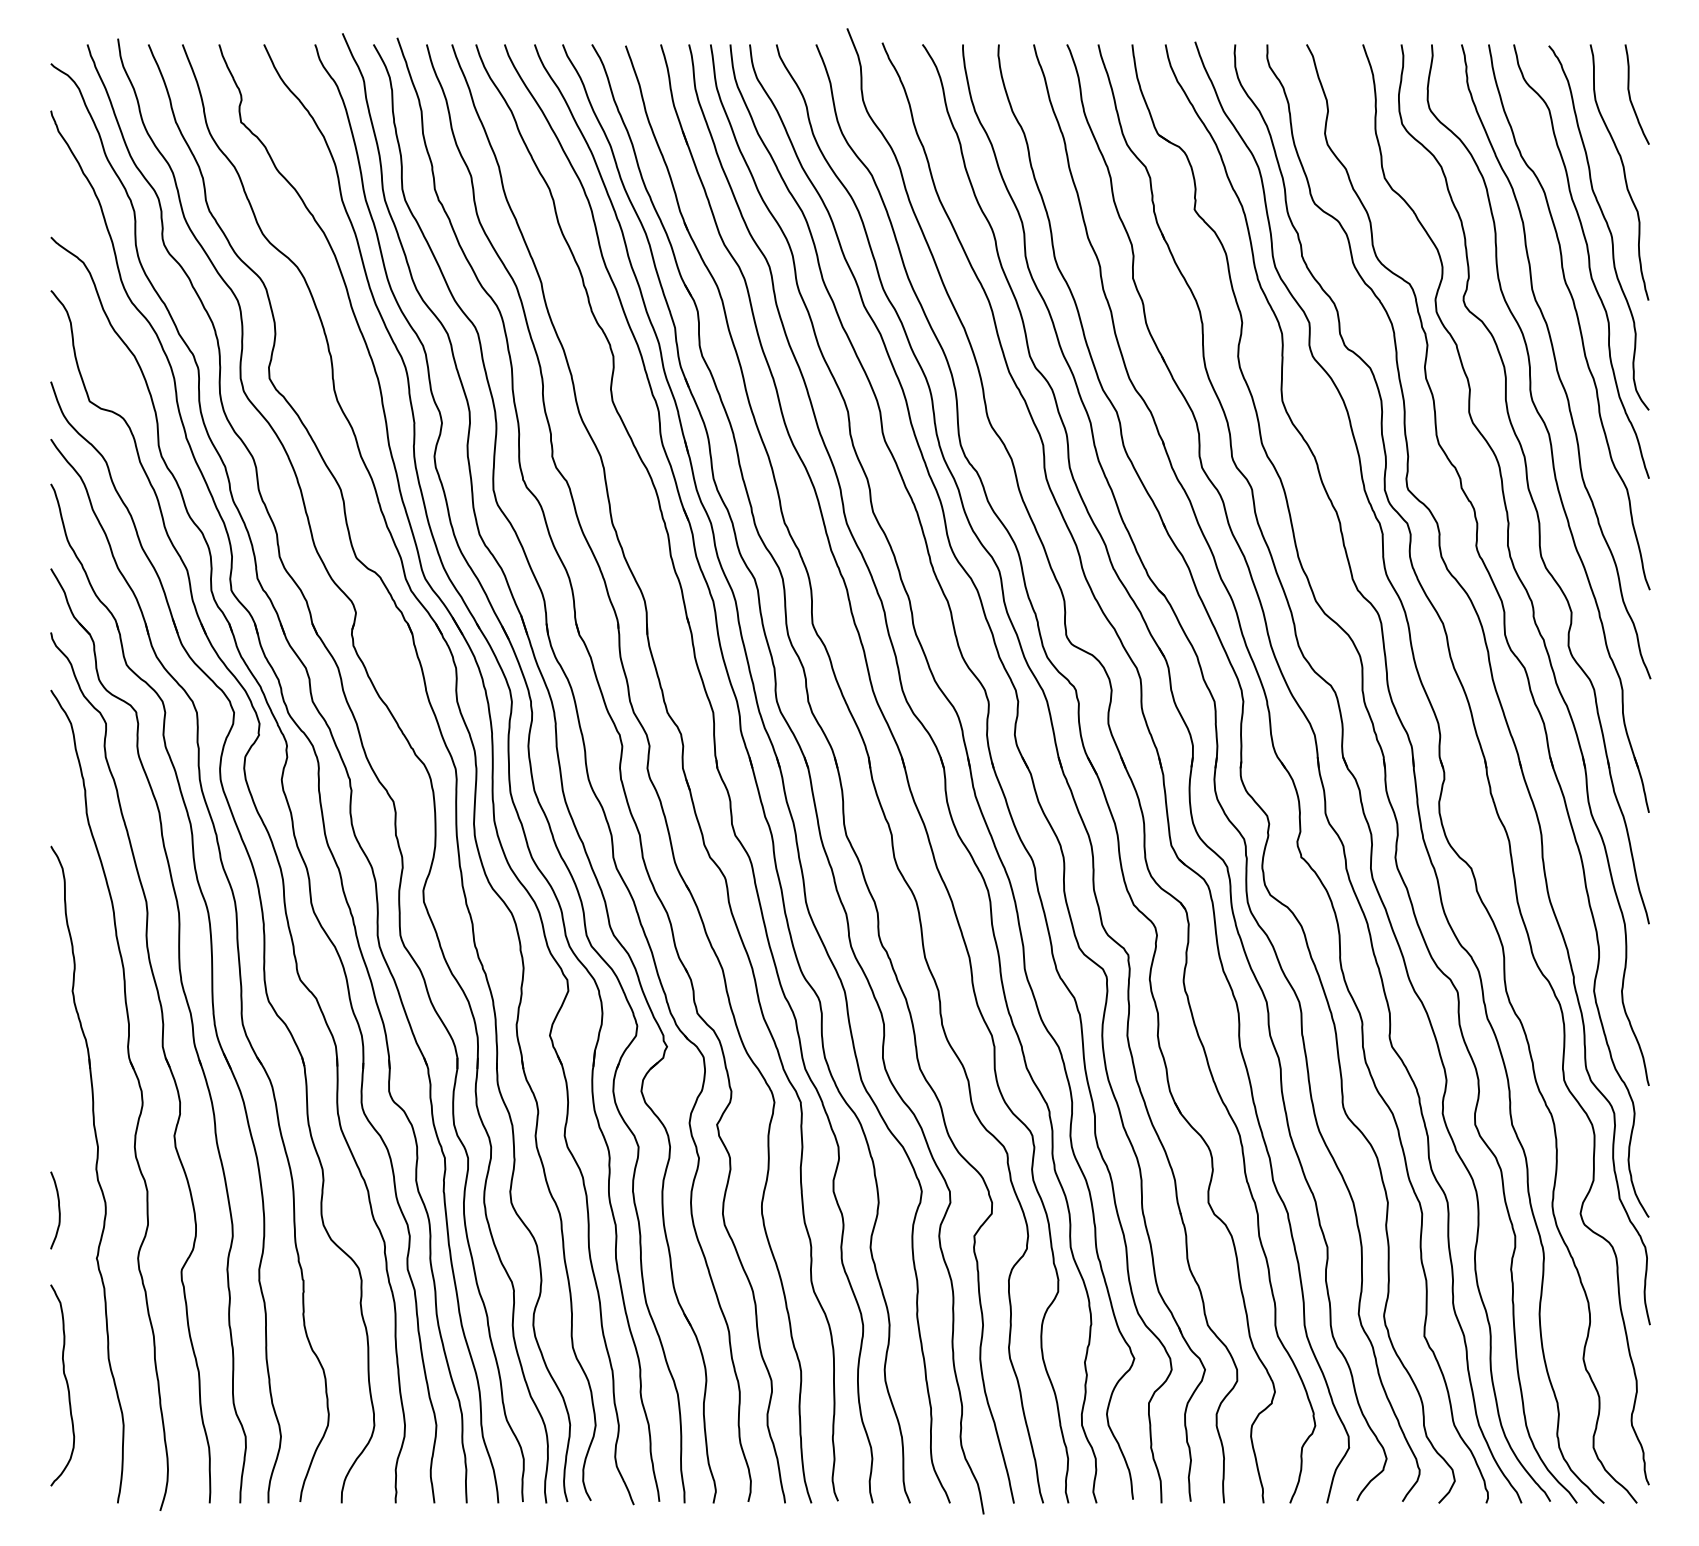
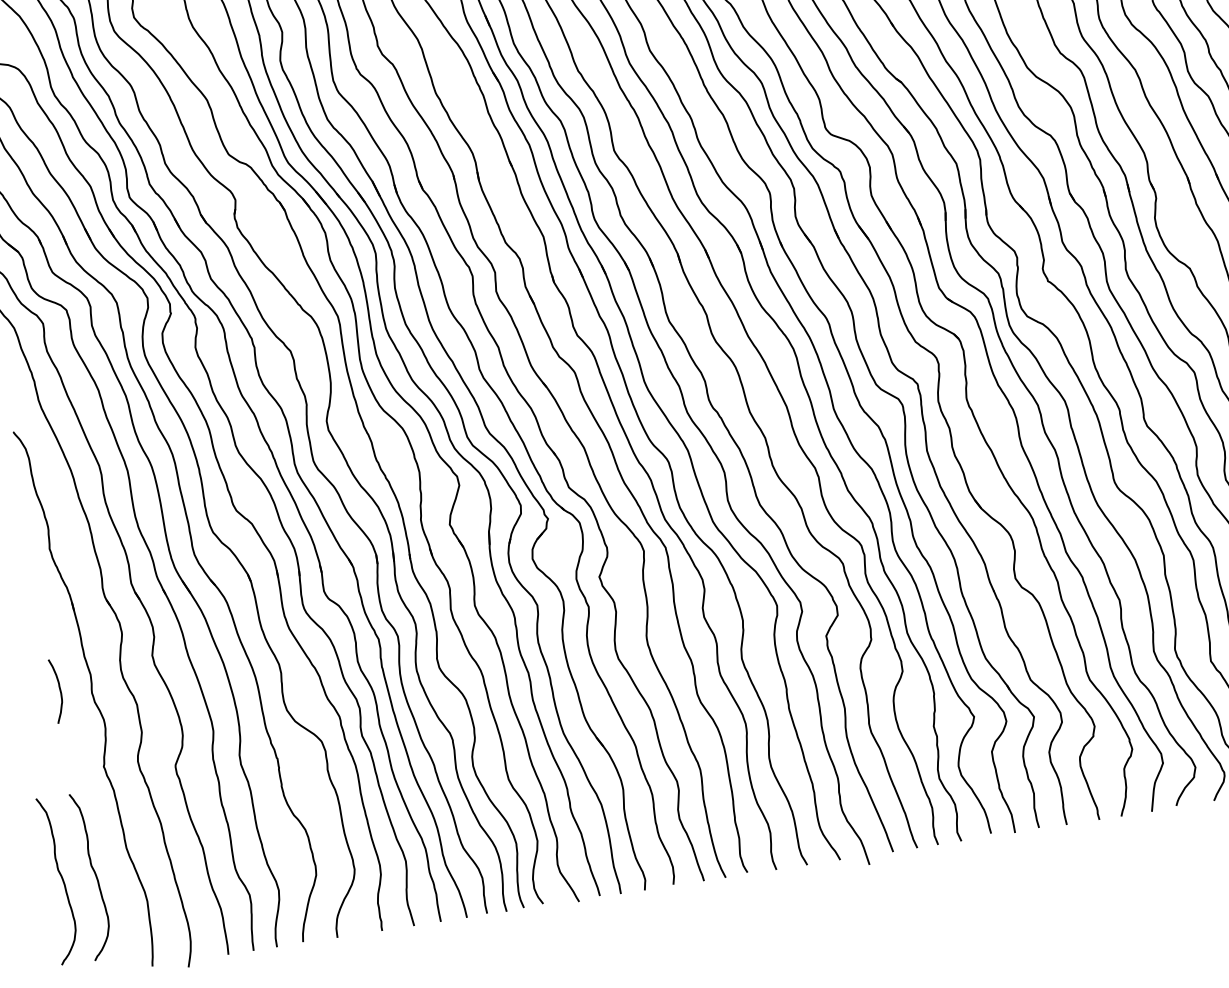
curve: (58, 1210) -> (59, 690), moved
curve: (26, 1384) -> (61, 879), added

